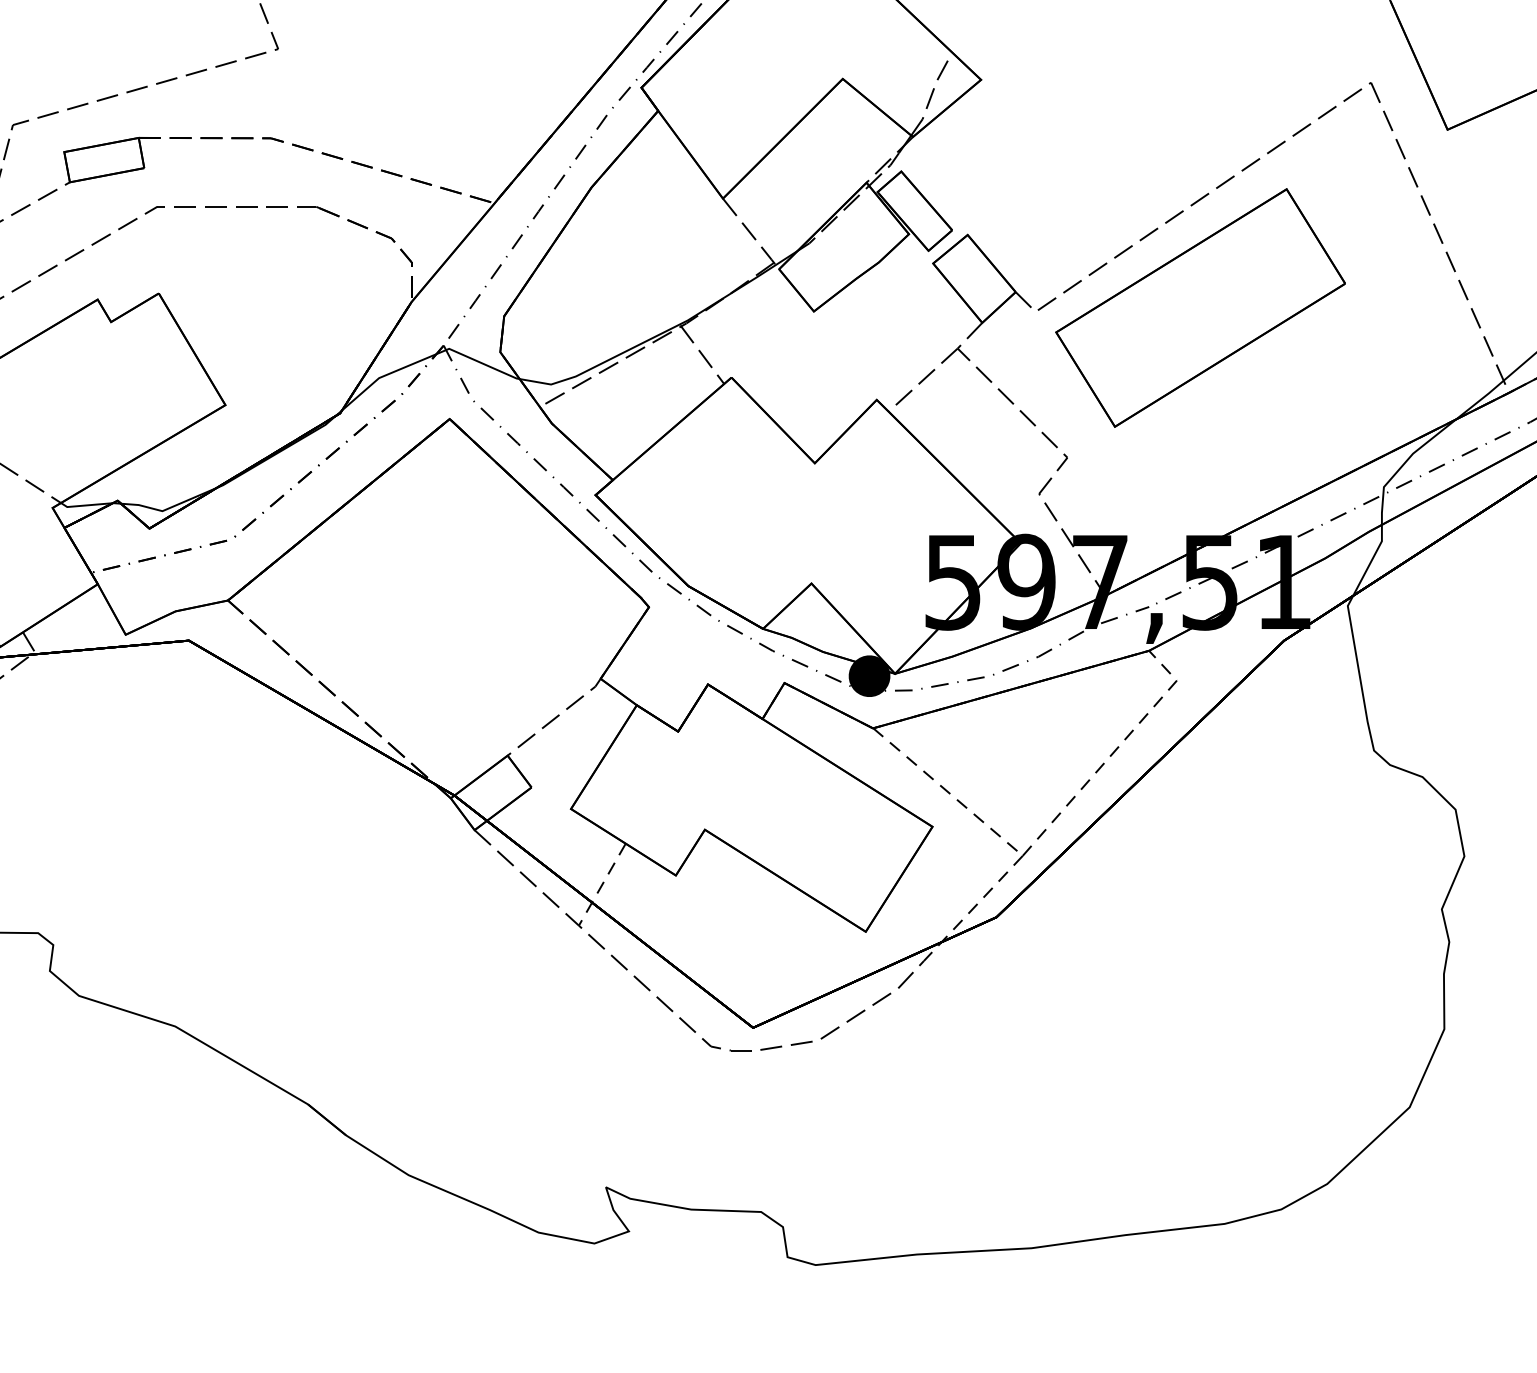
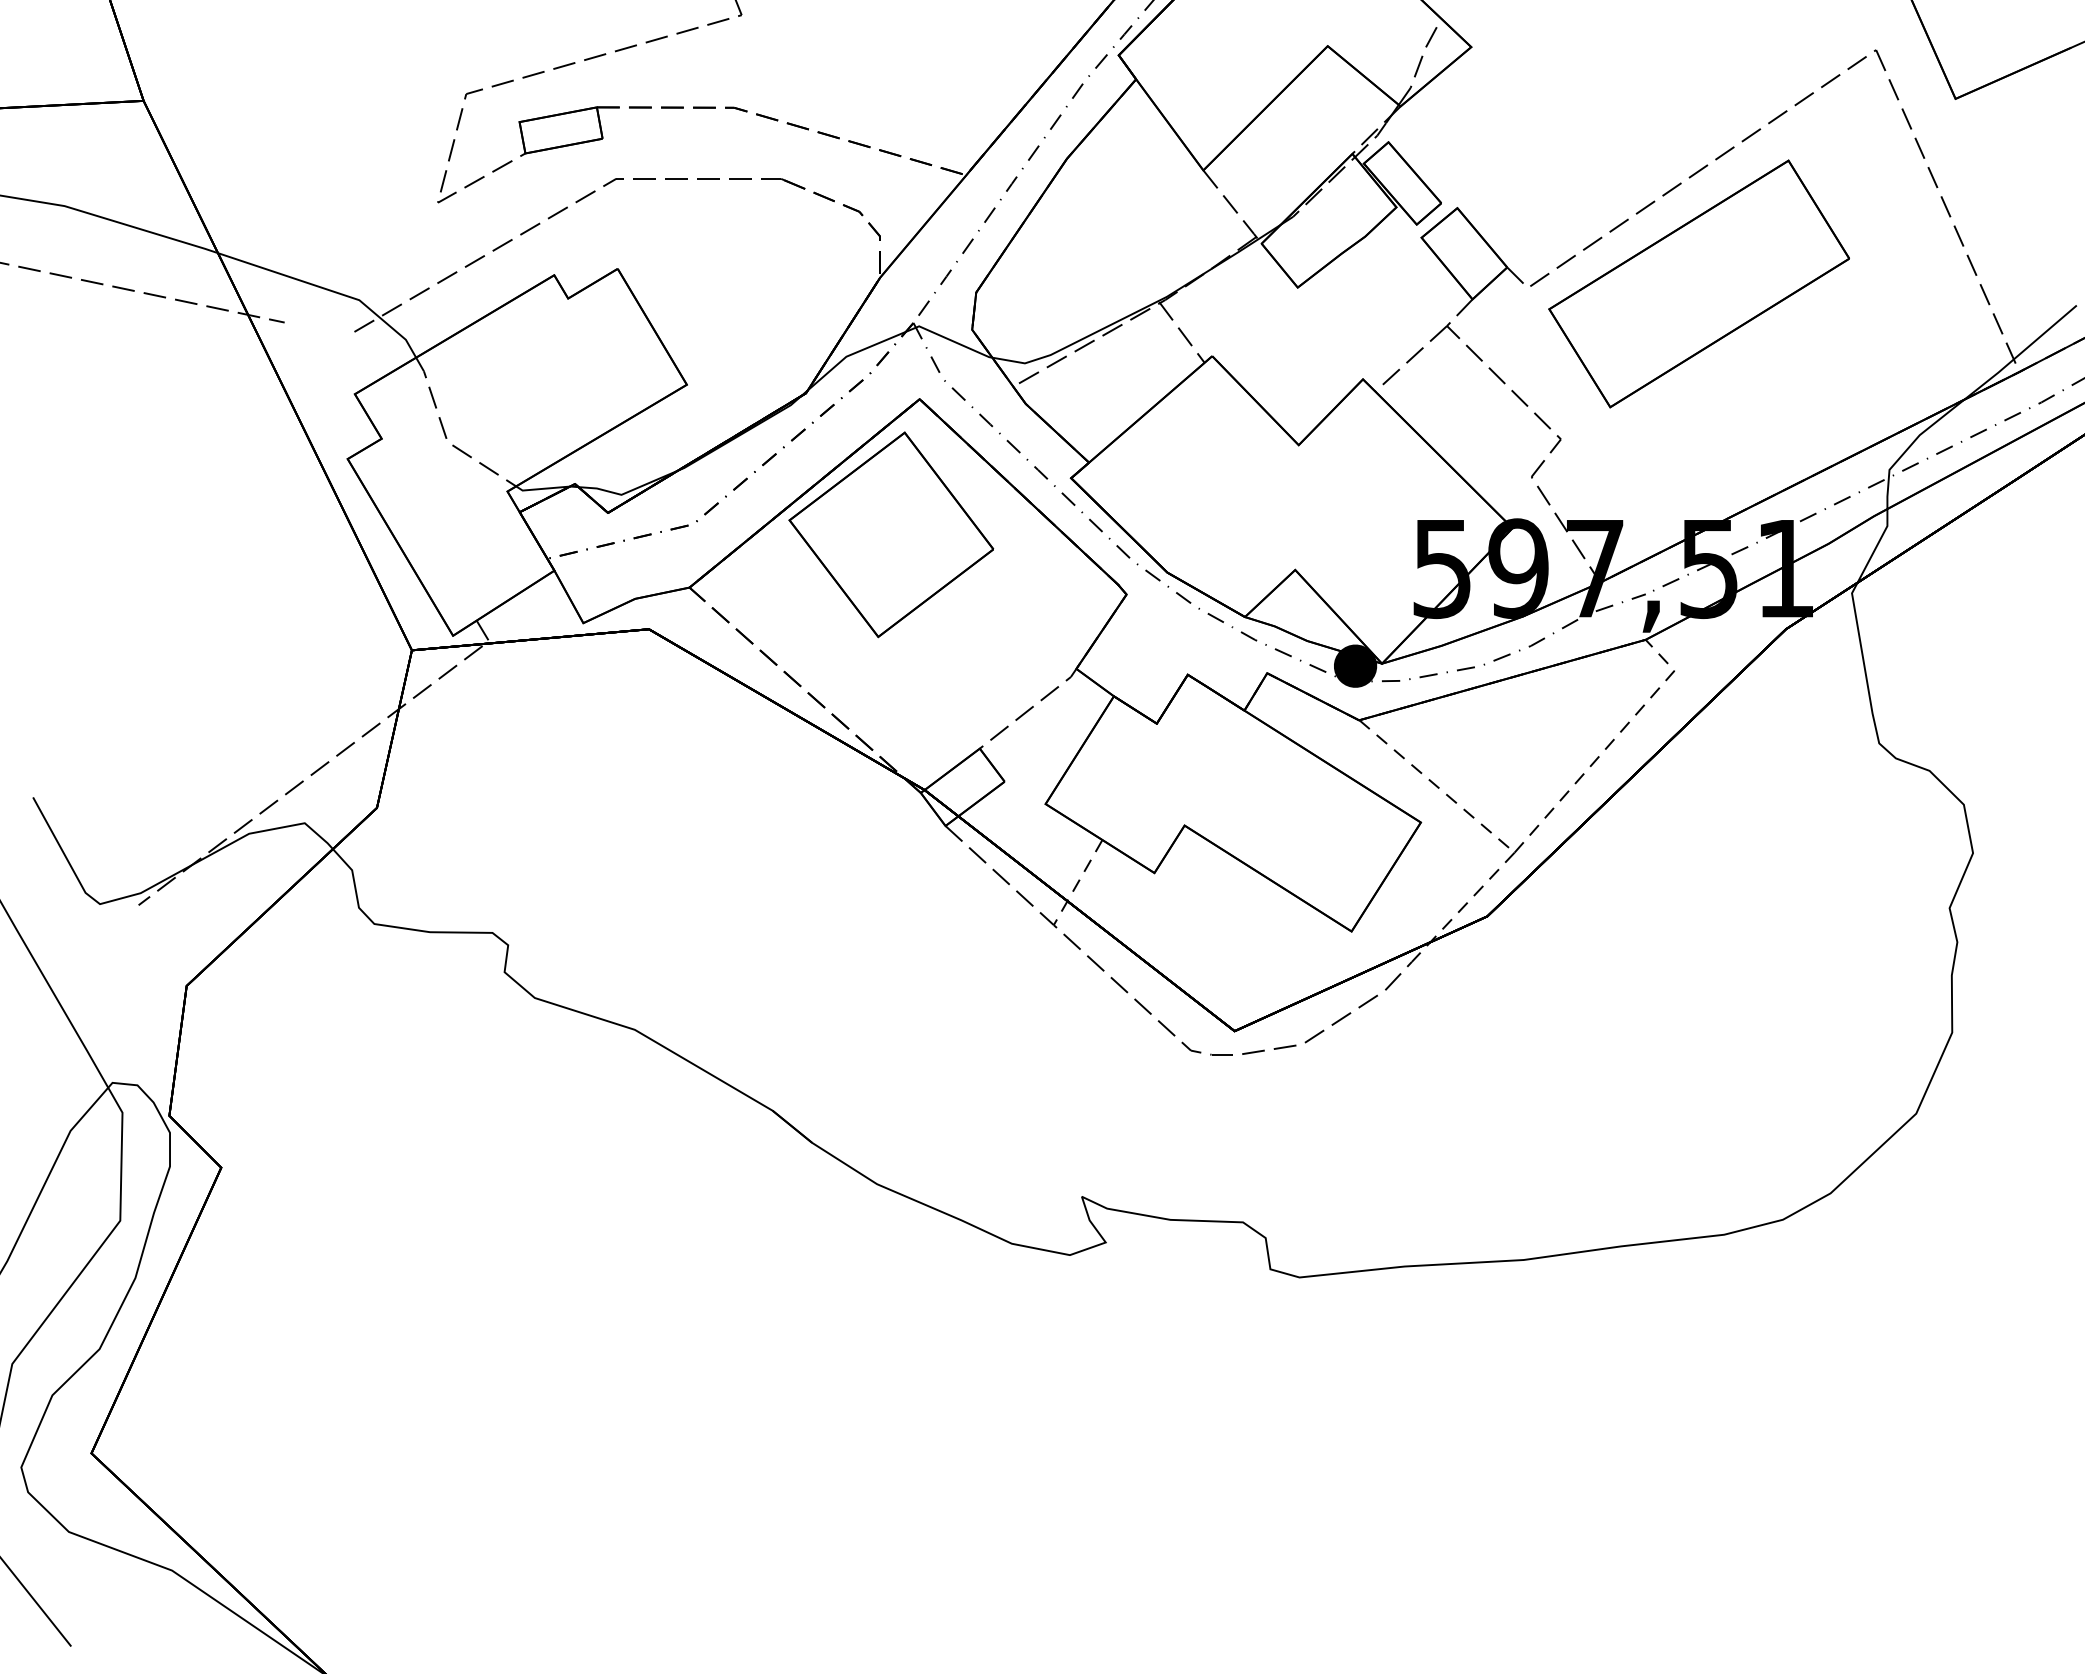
part: (422, 549) -> (891, 534), added

